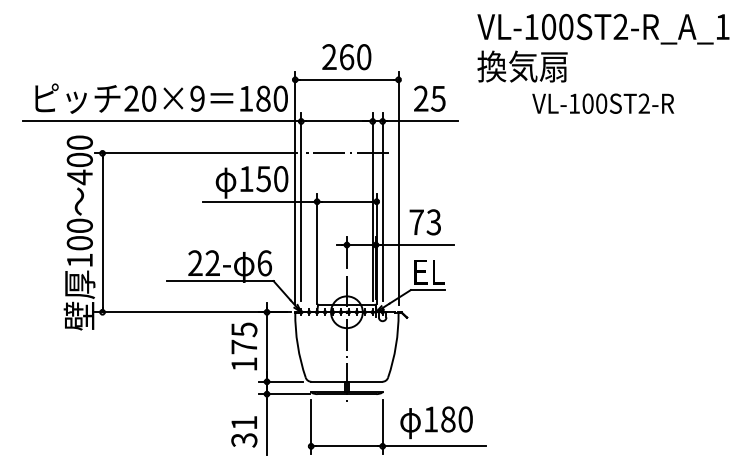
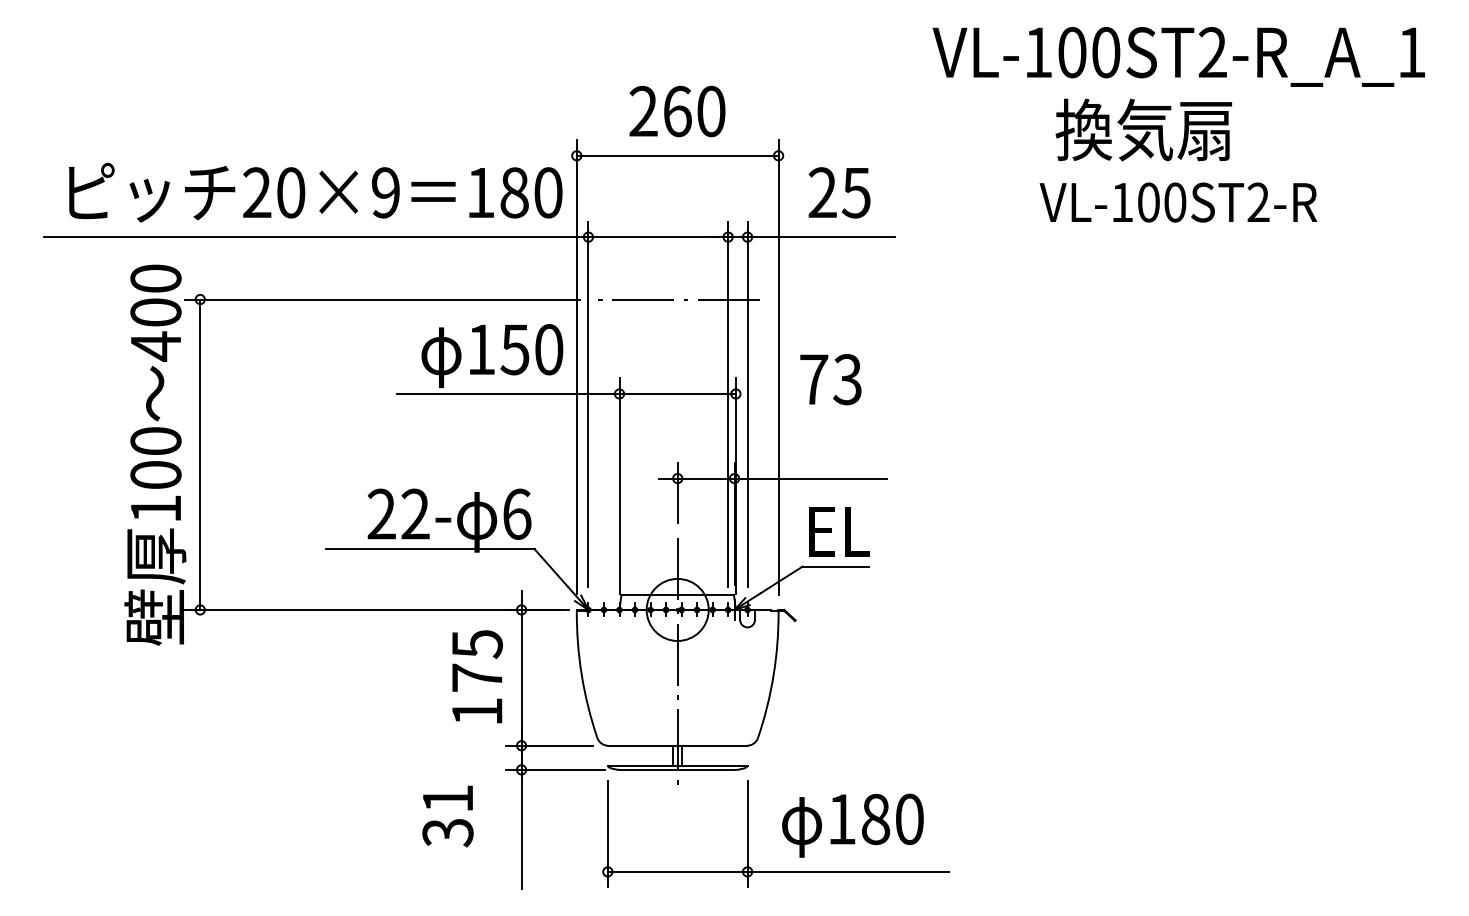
text: (522, 66) -> (1143, 129), moved
text: (424, 222) -> (829, 379), moved
text: (244, 431) -> (448, 815), moved

